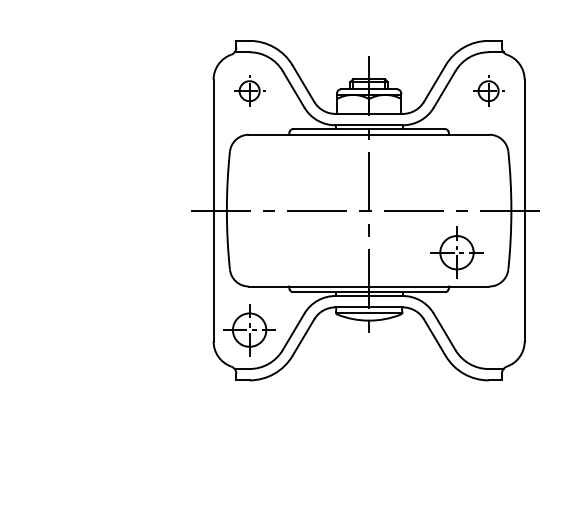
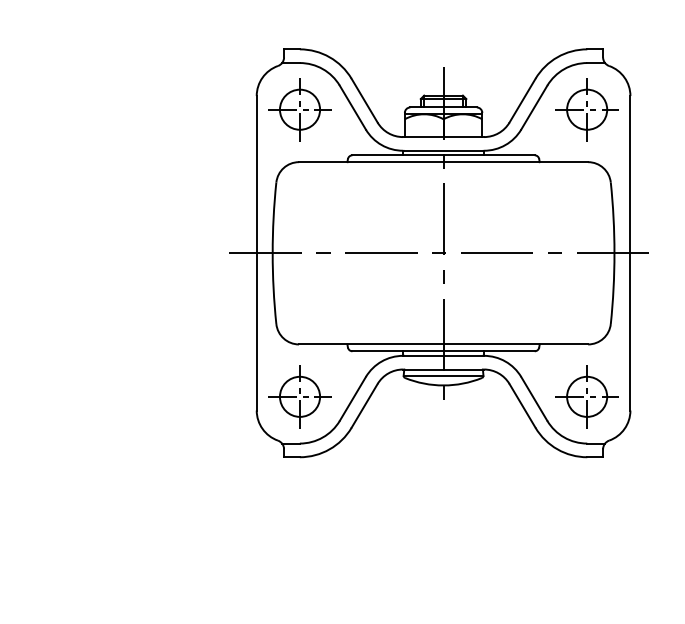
part: (249, 90) -> (299, 109), size x1.67
part: (488, 90) -> (586, 109), size x1.67
part: (456, 252) -> (586, 396), moved

